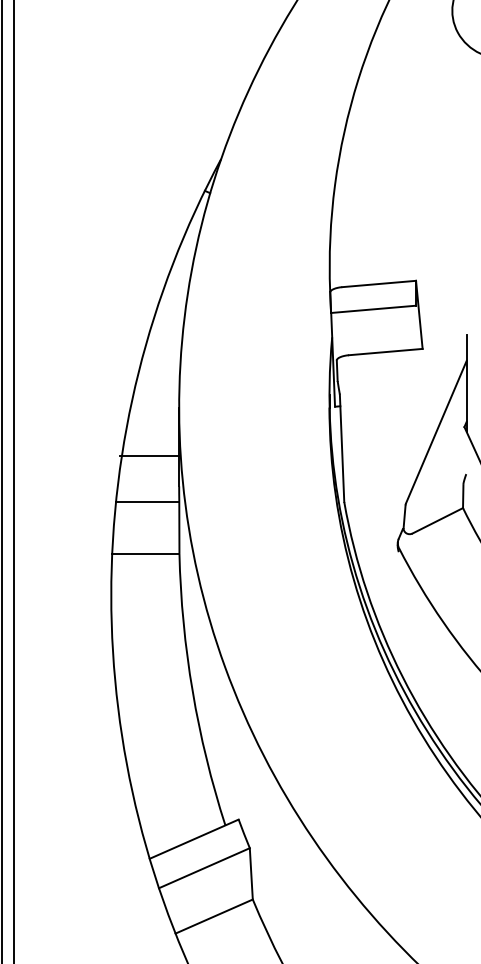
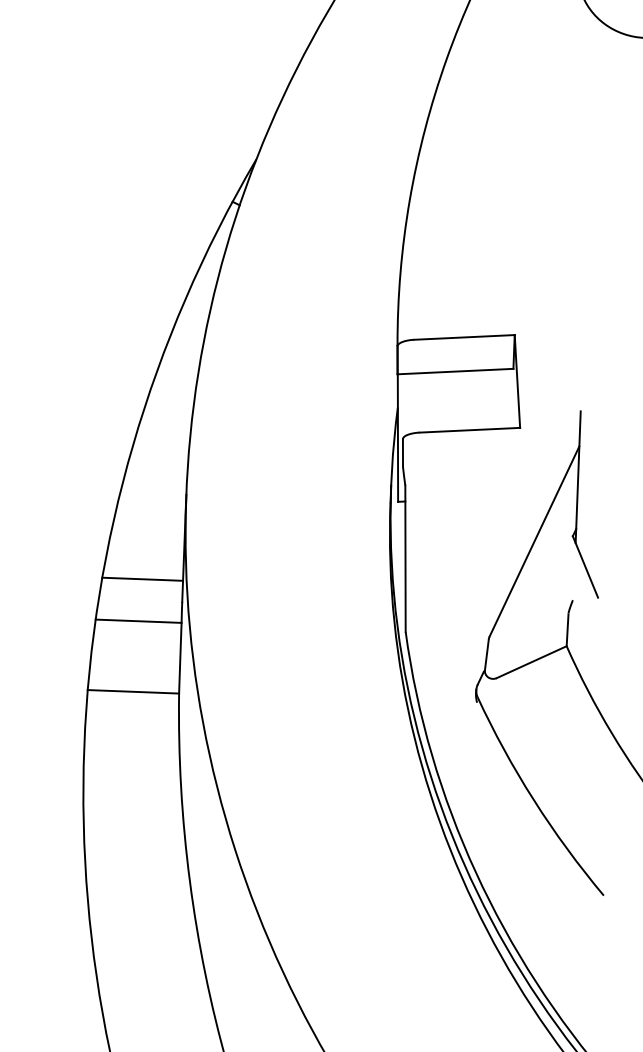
line: (149, 455) -> (142, 578), moved

